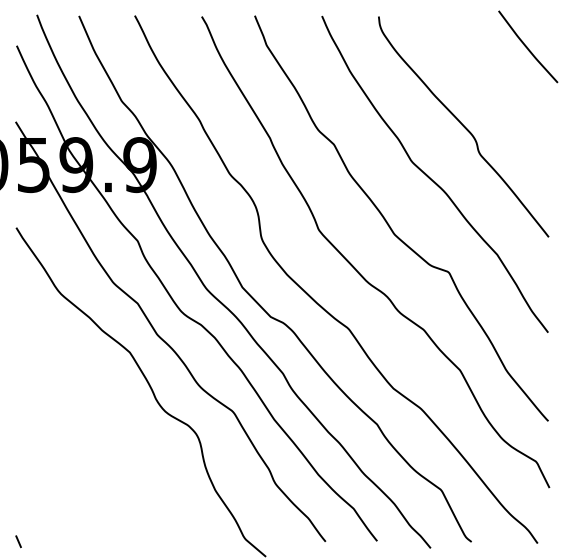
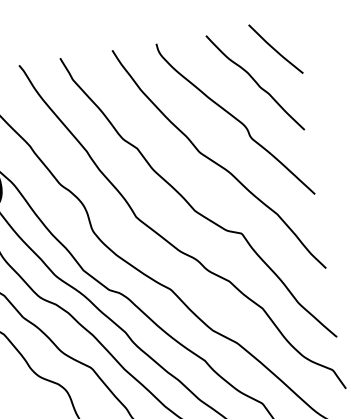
curve: (495, 84) -> (255, 82), added

